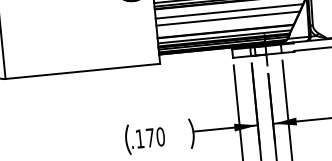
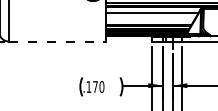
line: (227, 18) -> (150, 17), removed
line: (84, 71) -> (58, 41), solid -> dashed

